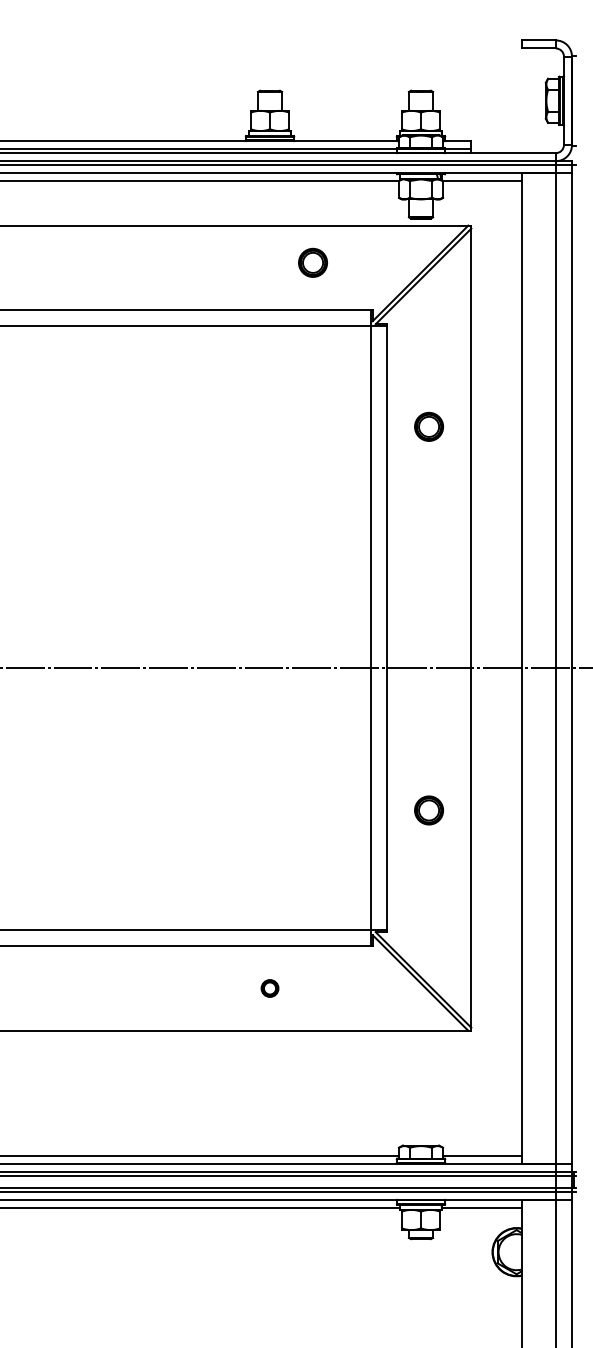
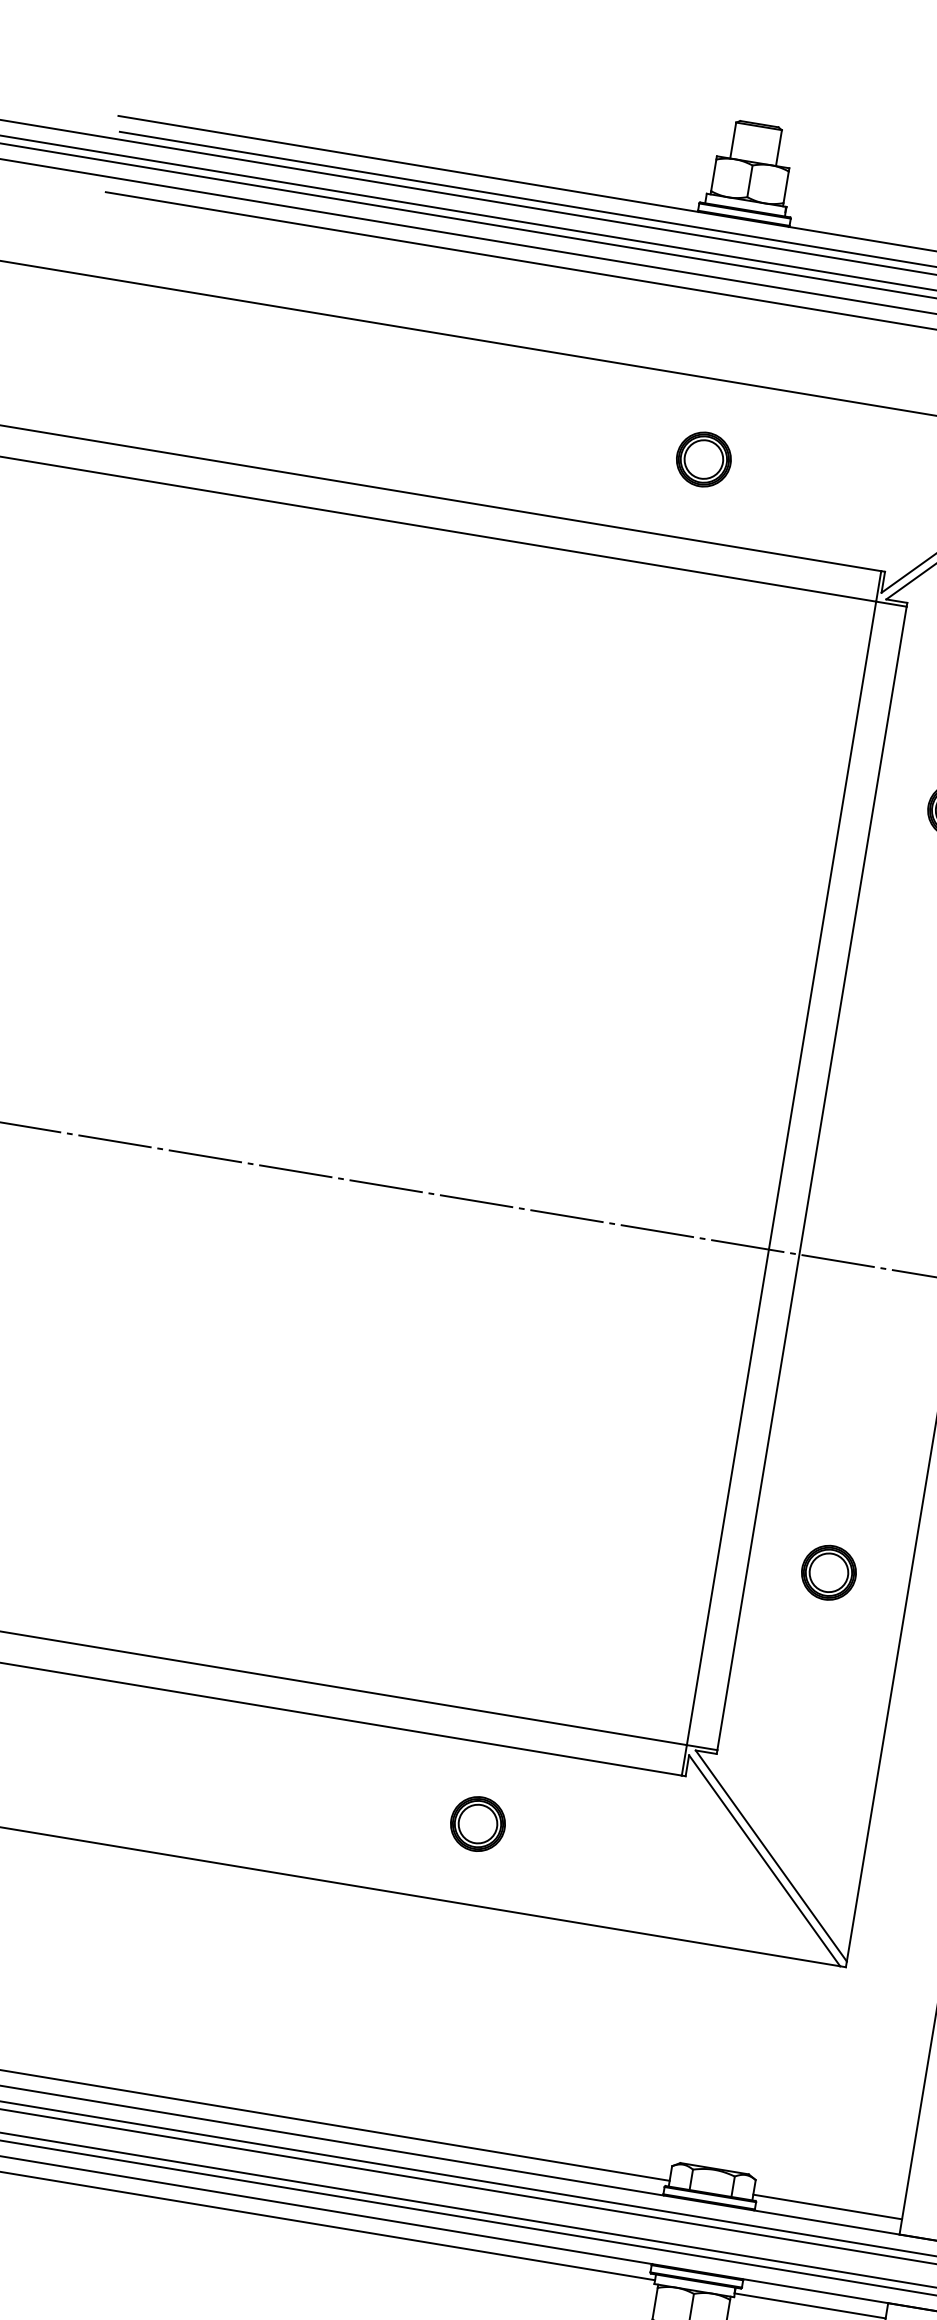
part: (312, 262) -> (702, 458), moved
part: (429, 810) -> (829, 1572), moved
part: (269, 988) -> (476, 1823), size x1.67

